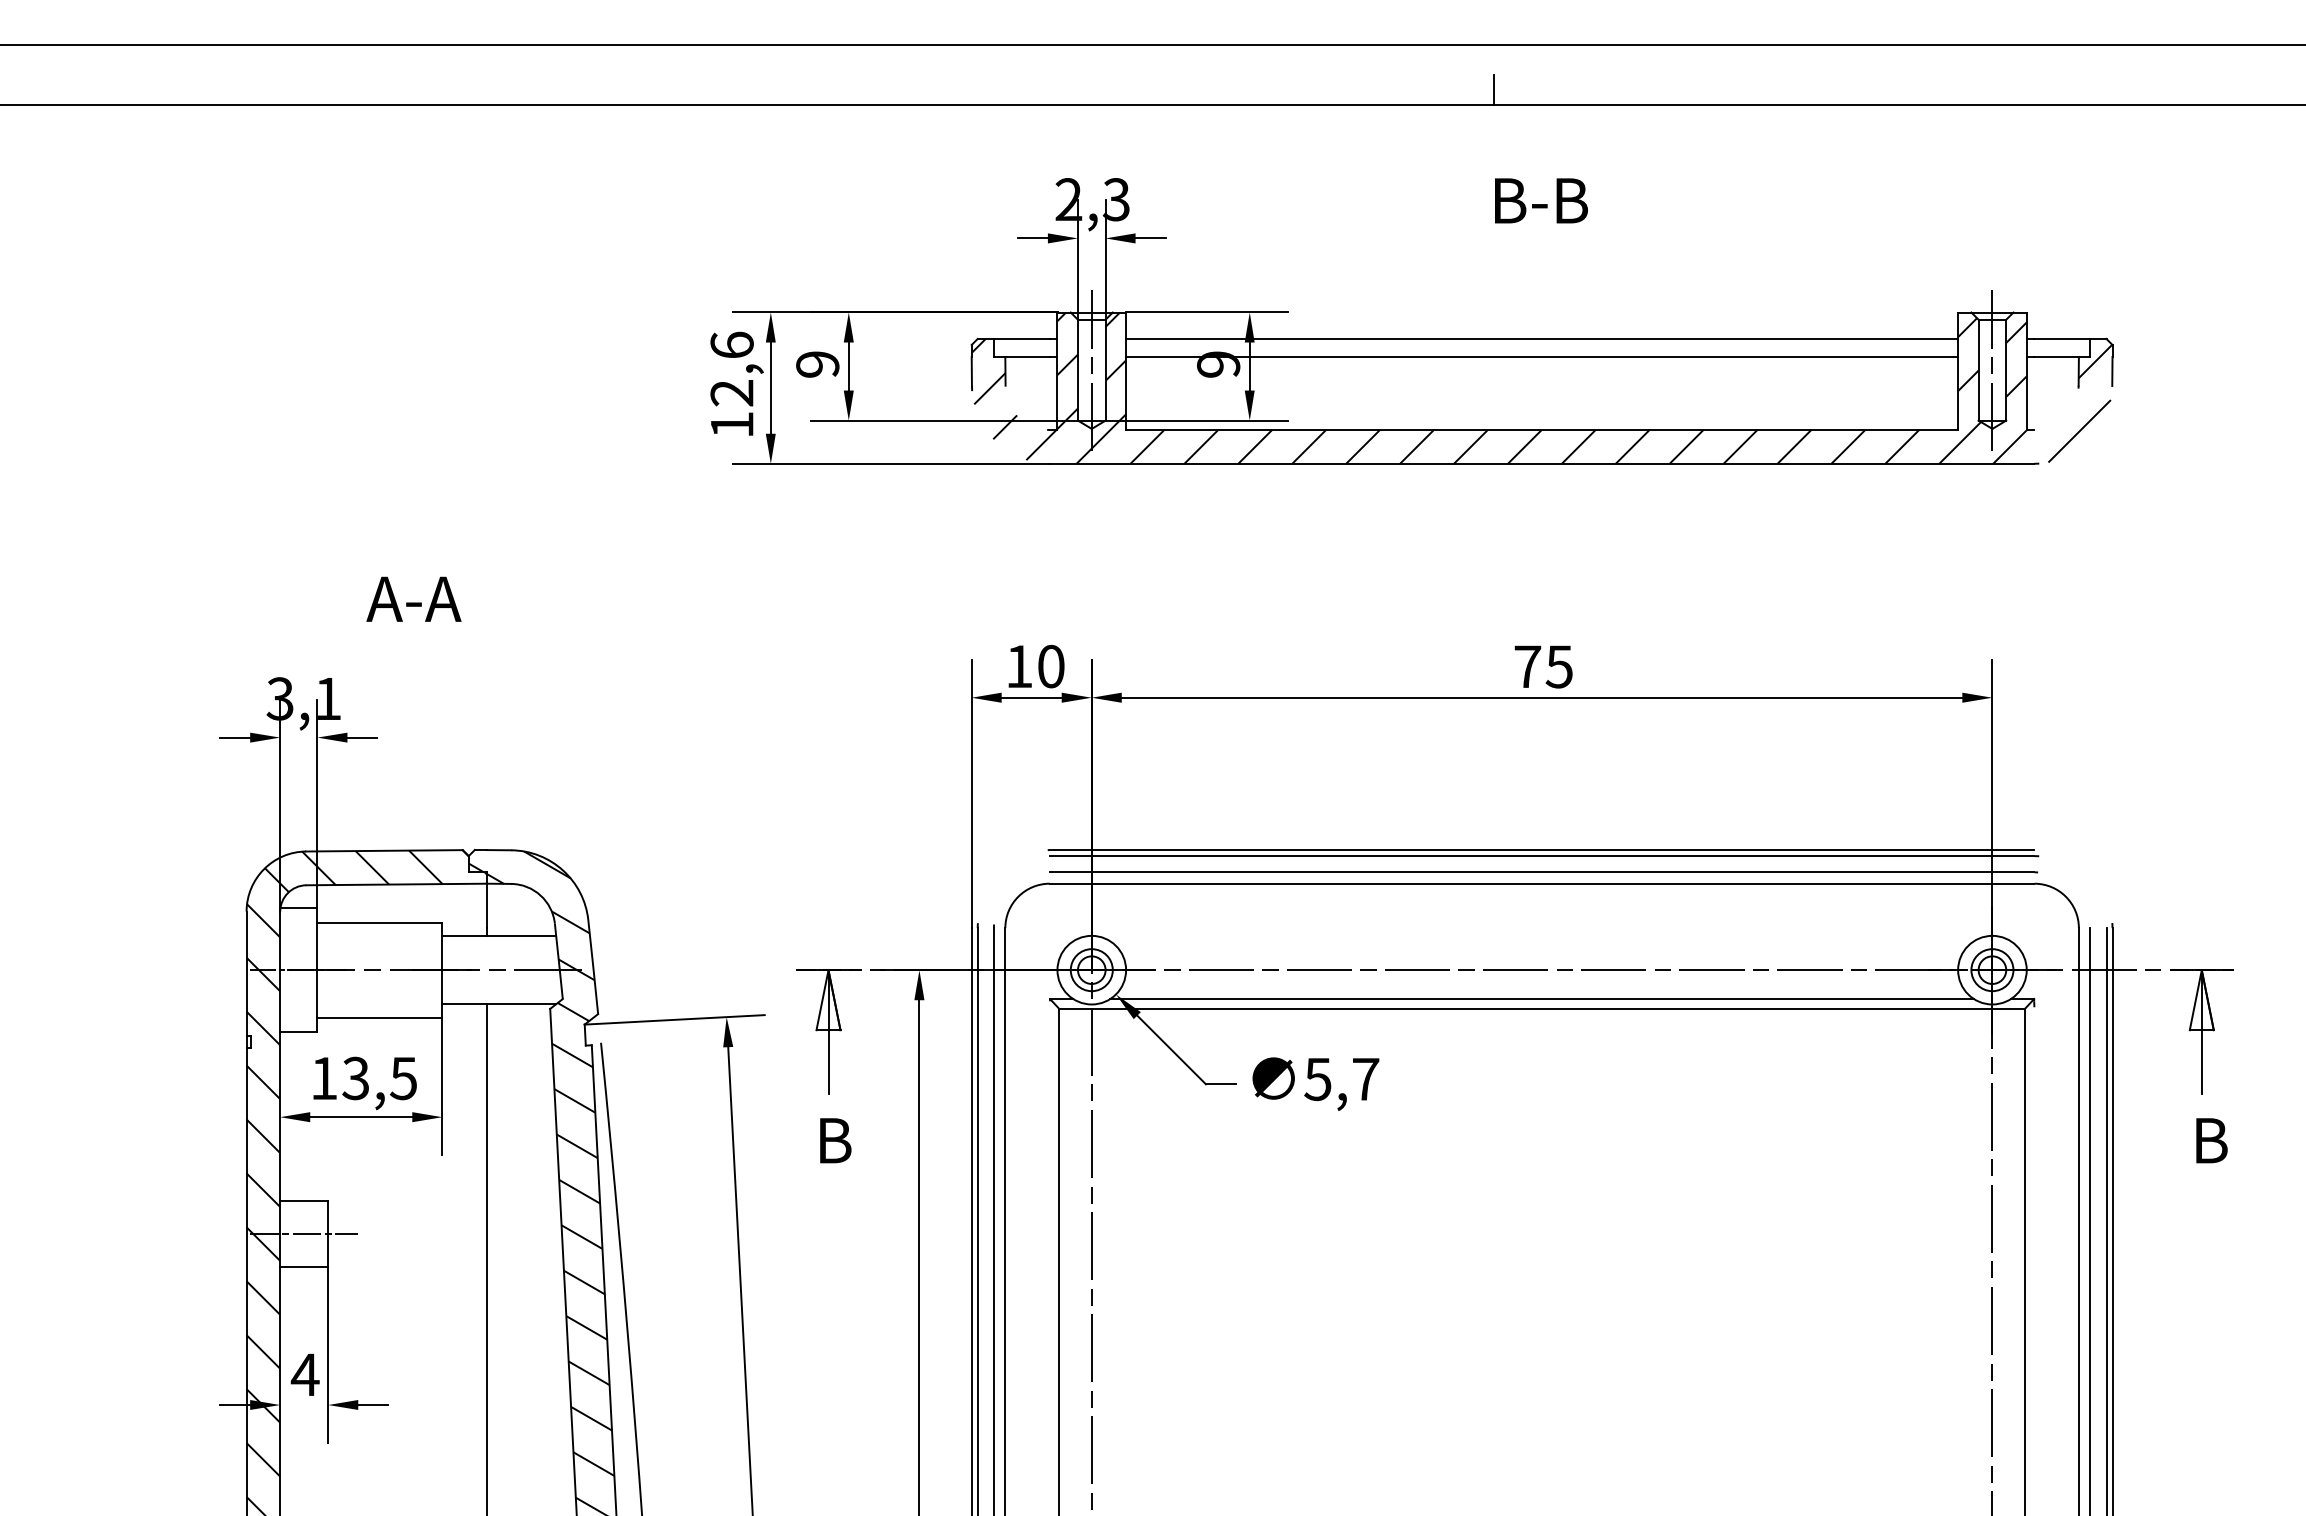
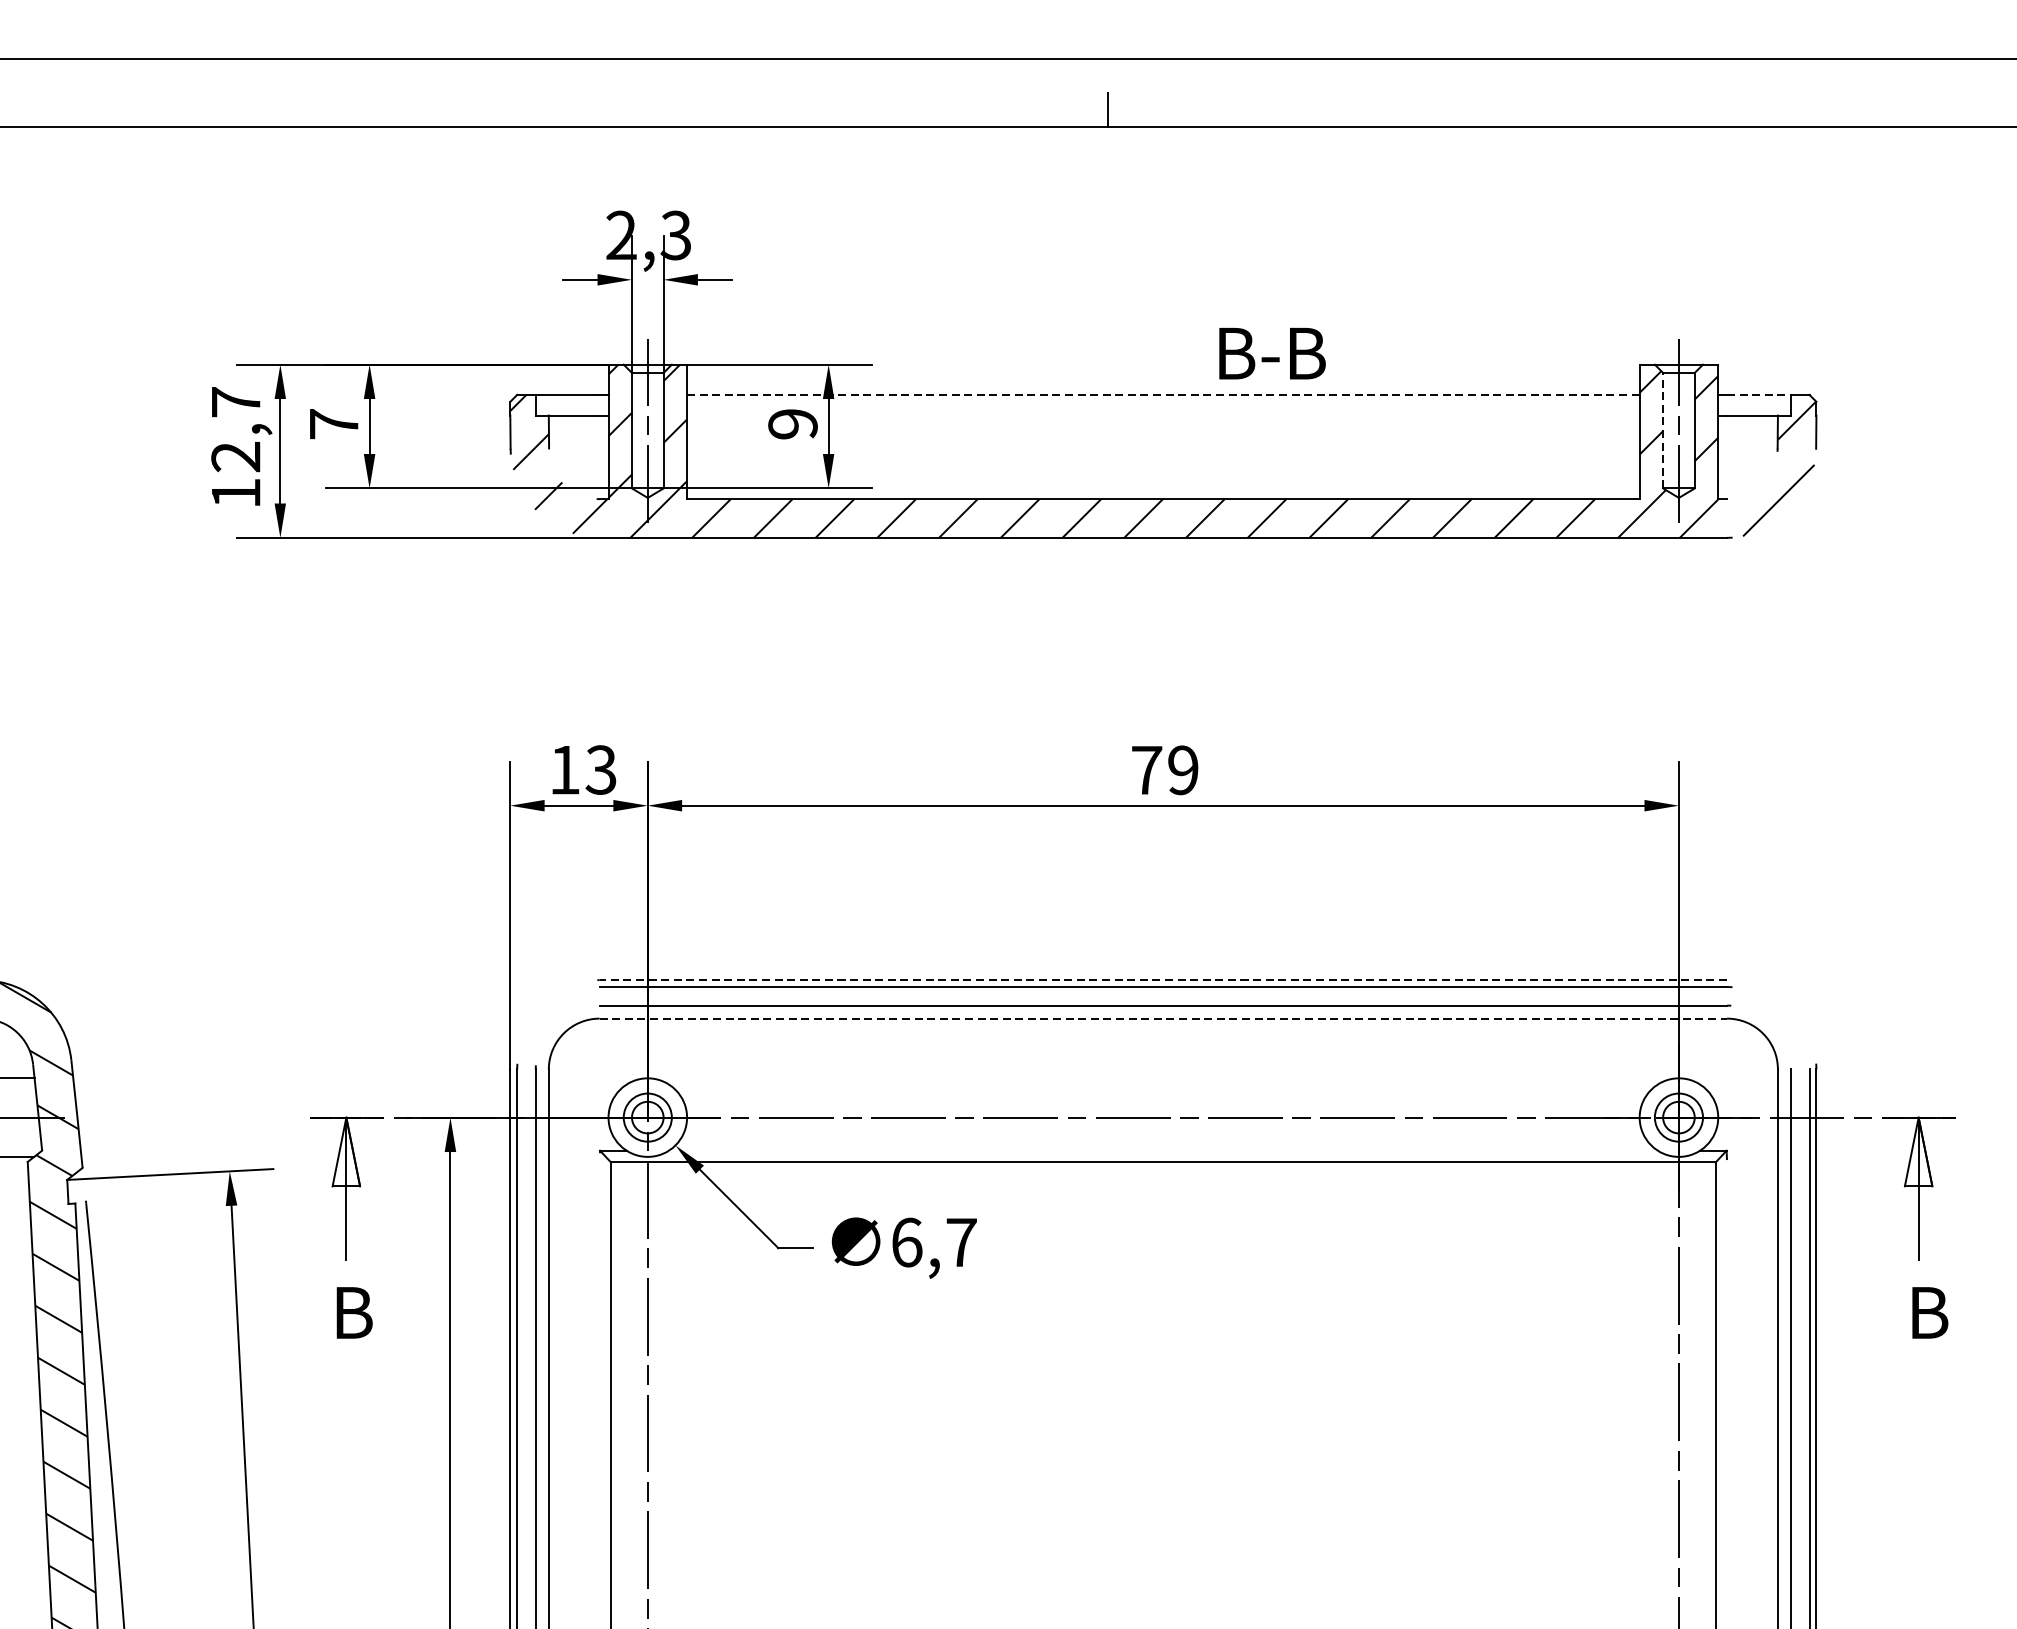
text: (1541, 200) -> (1272, 353), moved
line: (1542, 338) -> (1163, 394), solid -> dashed
line: (2062, 338) -> (1759, 394), solid -> dashed
text: (731, 344) -> (235, 401), 12,6 -> 12,7
line: (1542, 356) -> (1163, 415), removed
text: (817, 364) -> (333, 424), 9 -> 7
line: (1978, 369) -> (1662, 429), solid -> dashed
text: (1050, 666) -> (600, 769), 10 -> 13
text: (1558, 666) -> (1182, 769), 75 -> 79
line: (1541, 850) -> (1162, 980), solid -> dashed
line: (1542, 883) -> (1163, 1018), solid -> dashed
line: (1541, 999) -> (1162, 1151), removed
text: (1317, 1079) -> (906, 1242), 5,7 -> 6,7

